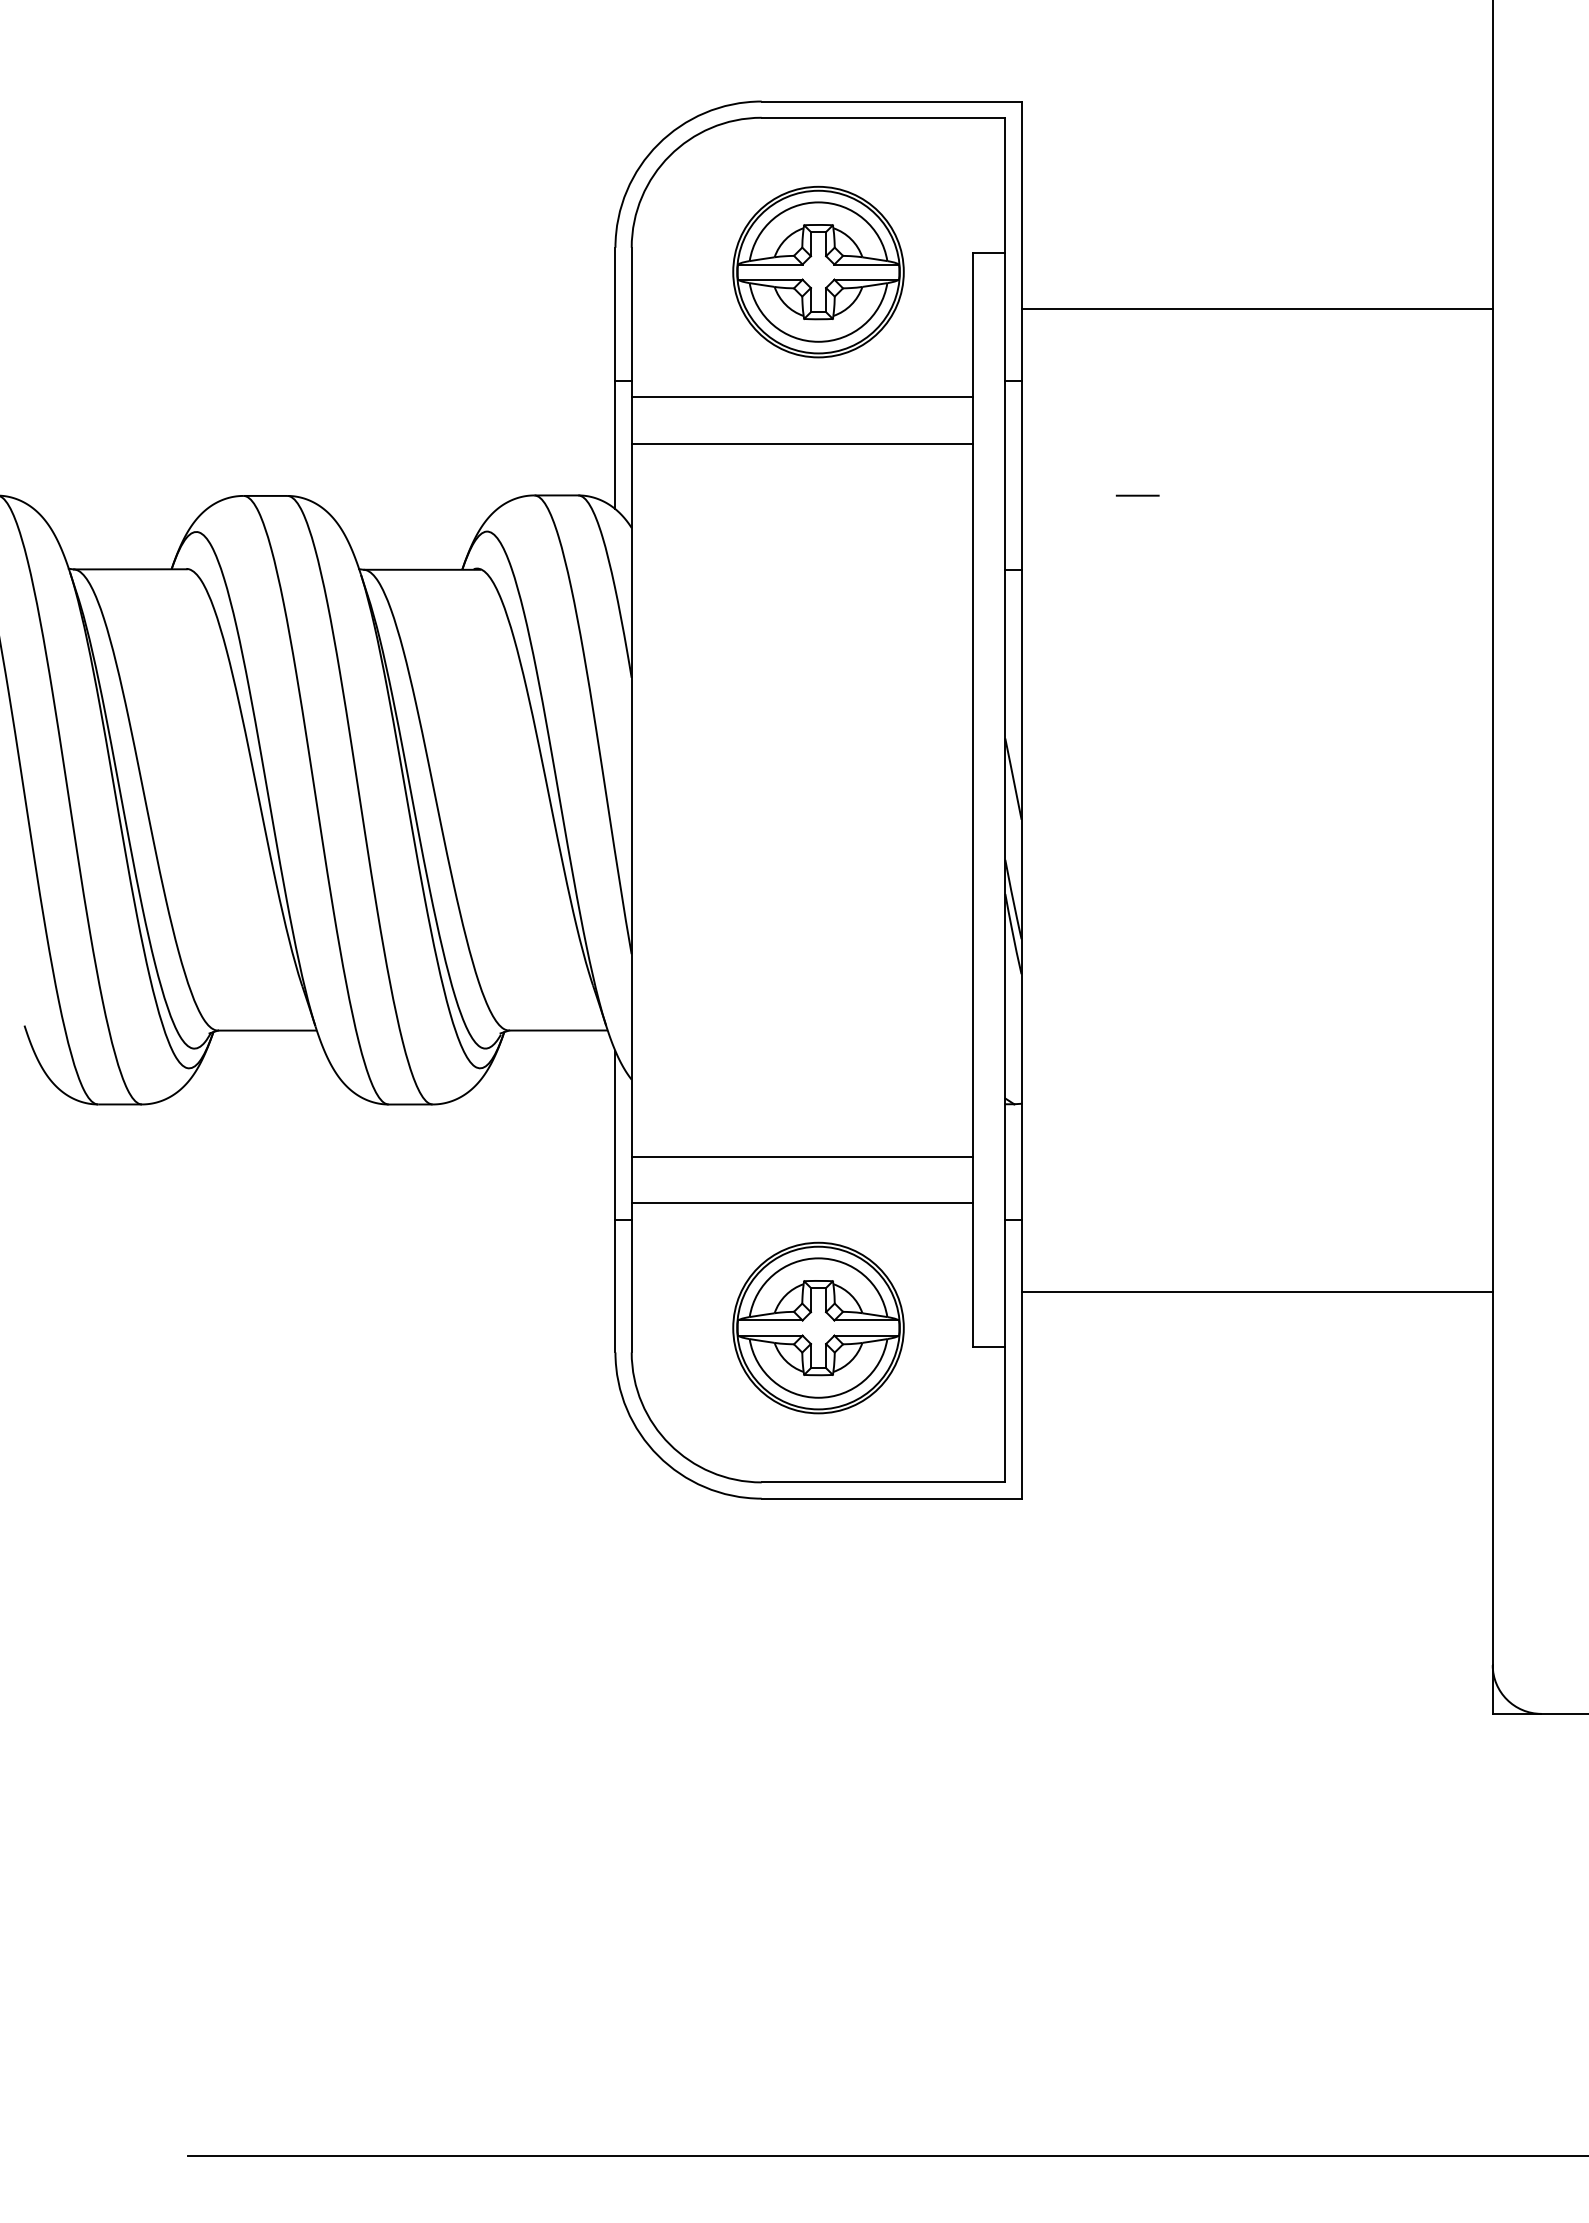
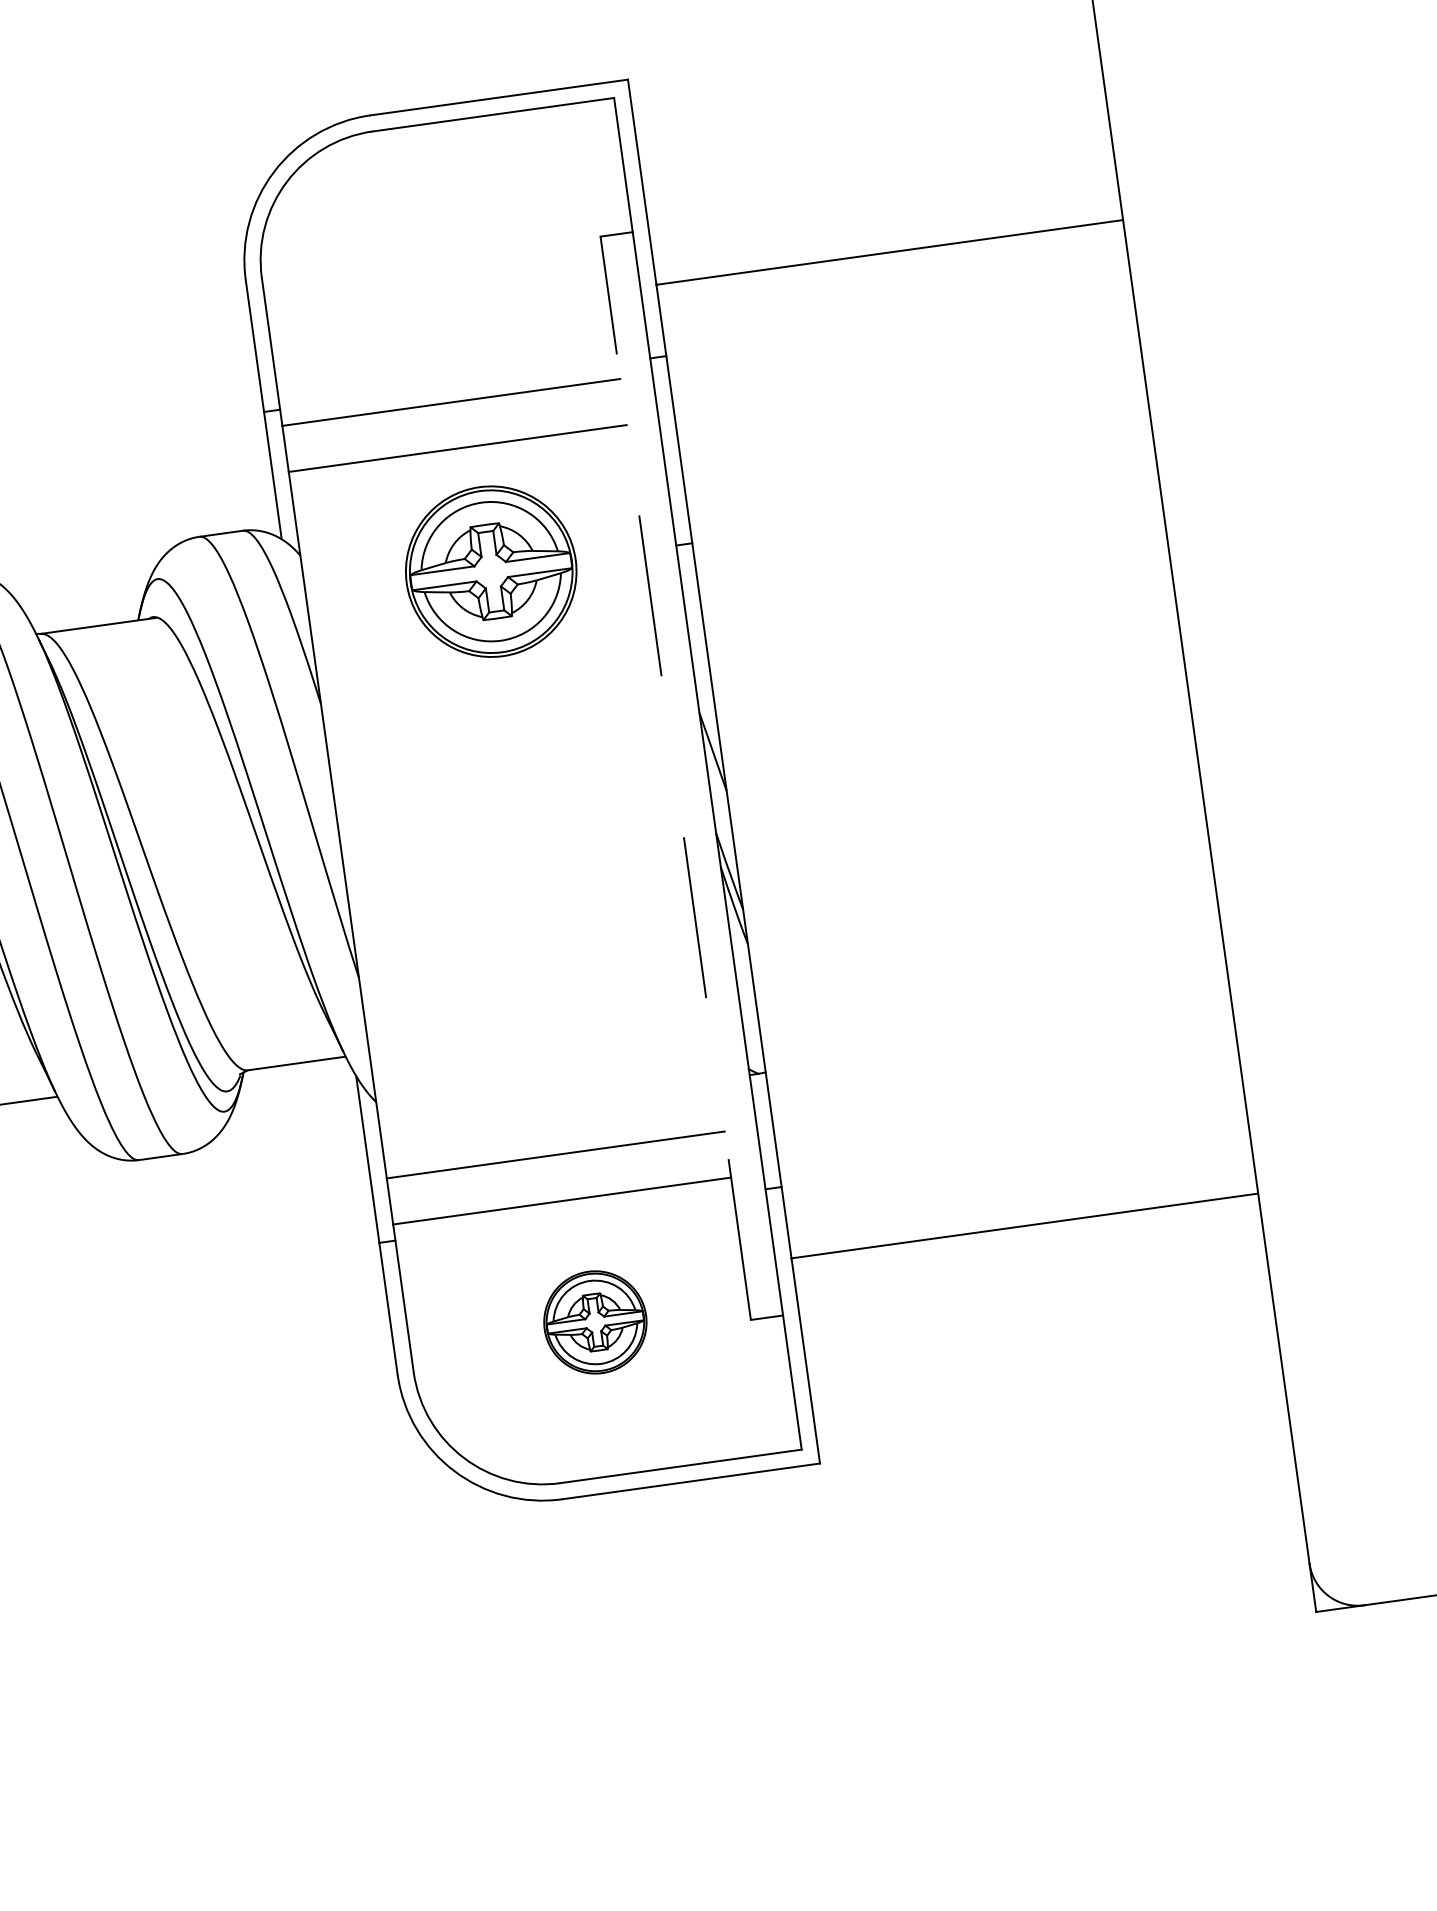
part: (818, 271) -> (491, 571), moved
line: (1137, 495) -> (796, 453), removed
line: (972, 800) -> (675, 778), solid -> dashed
part: (818, 1327) -> (595, 1321), size x0.6

